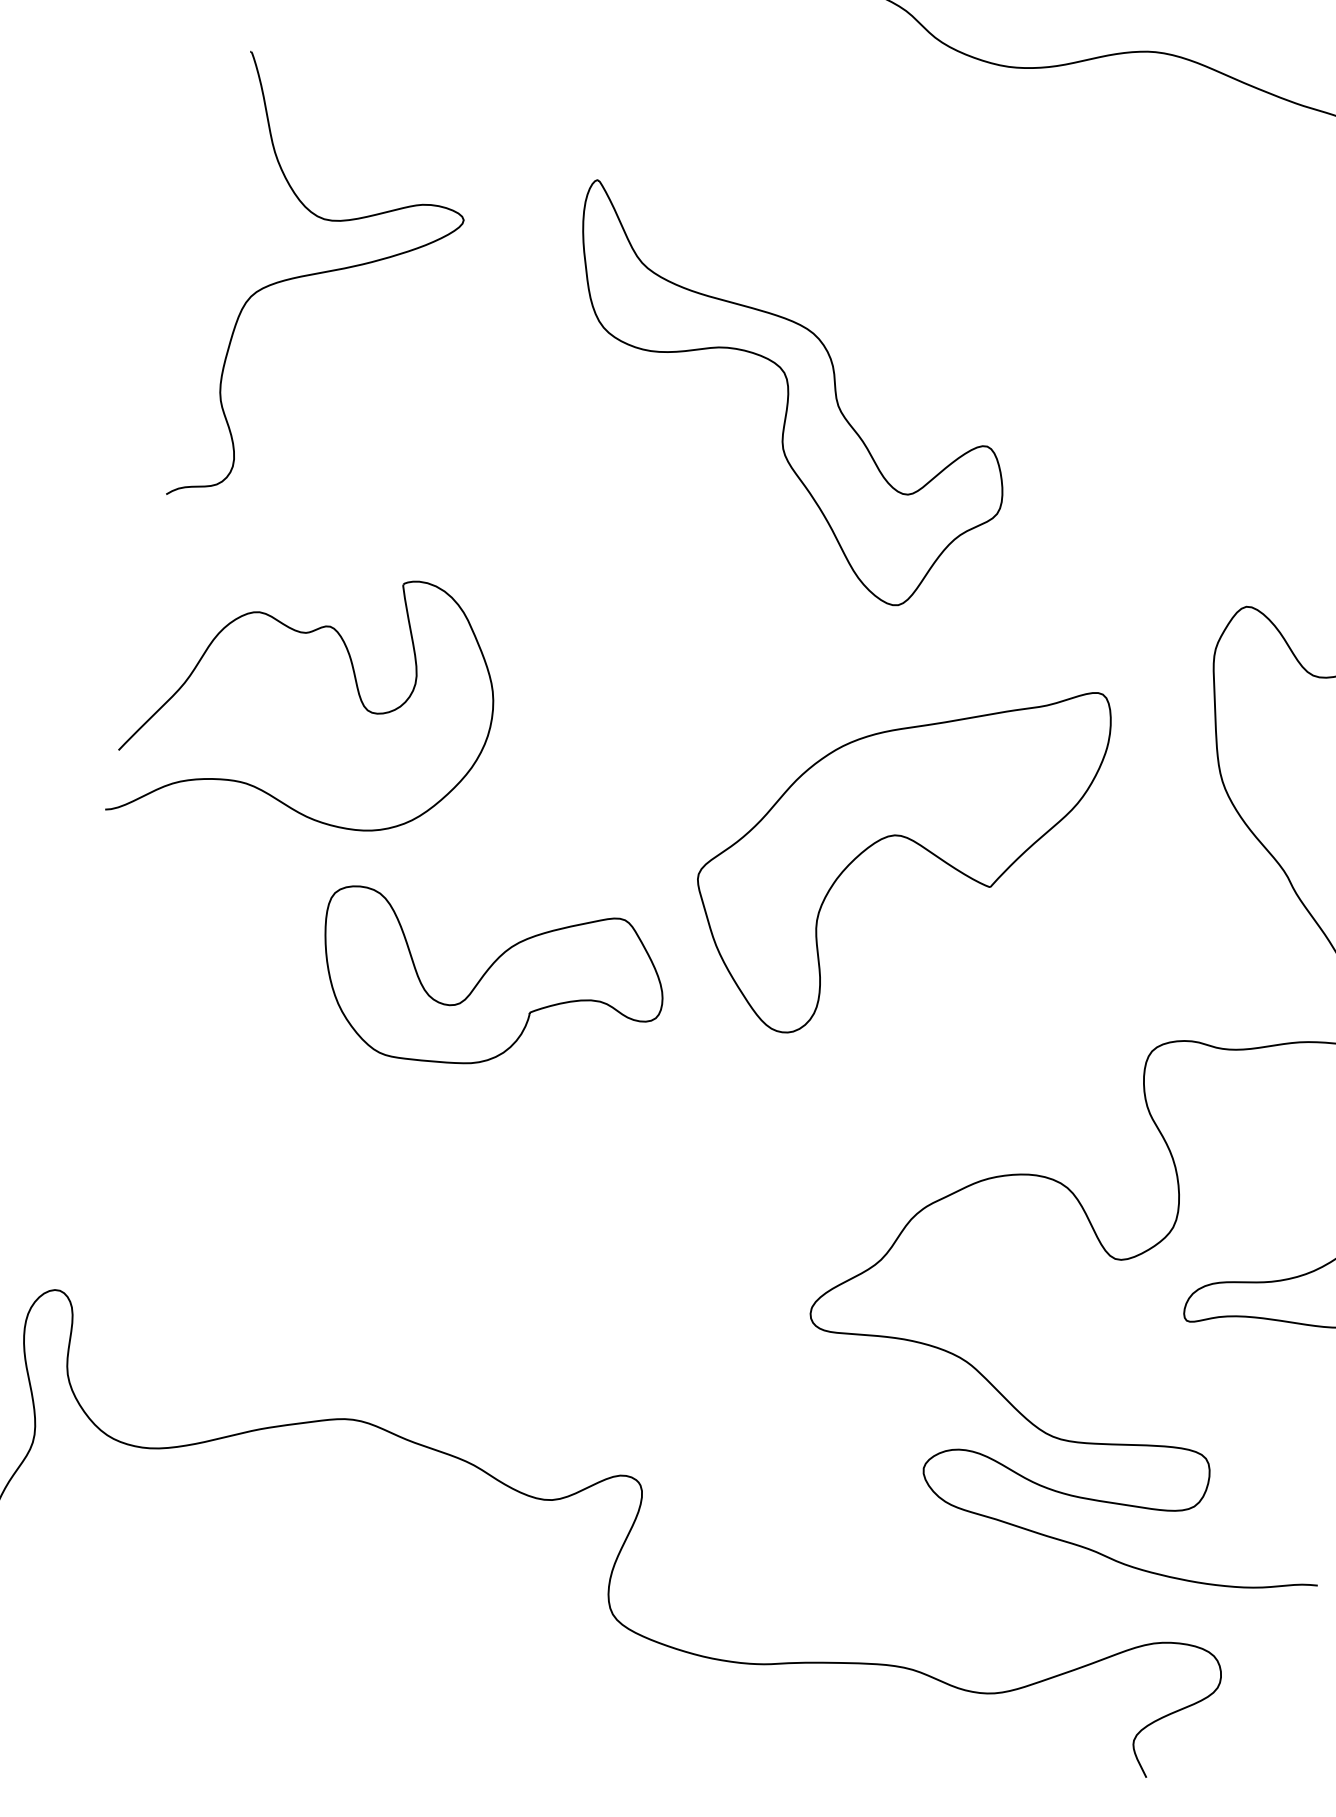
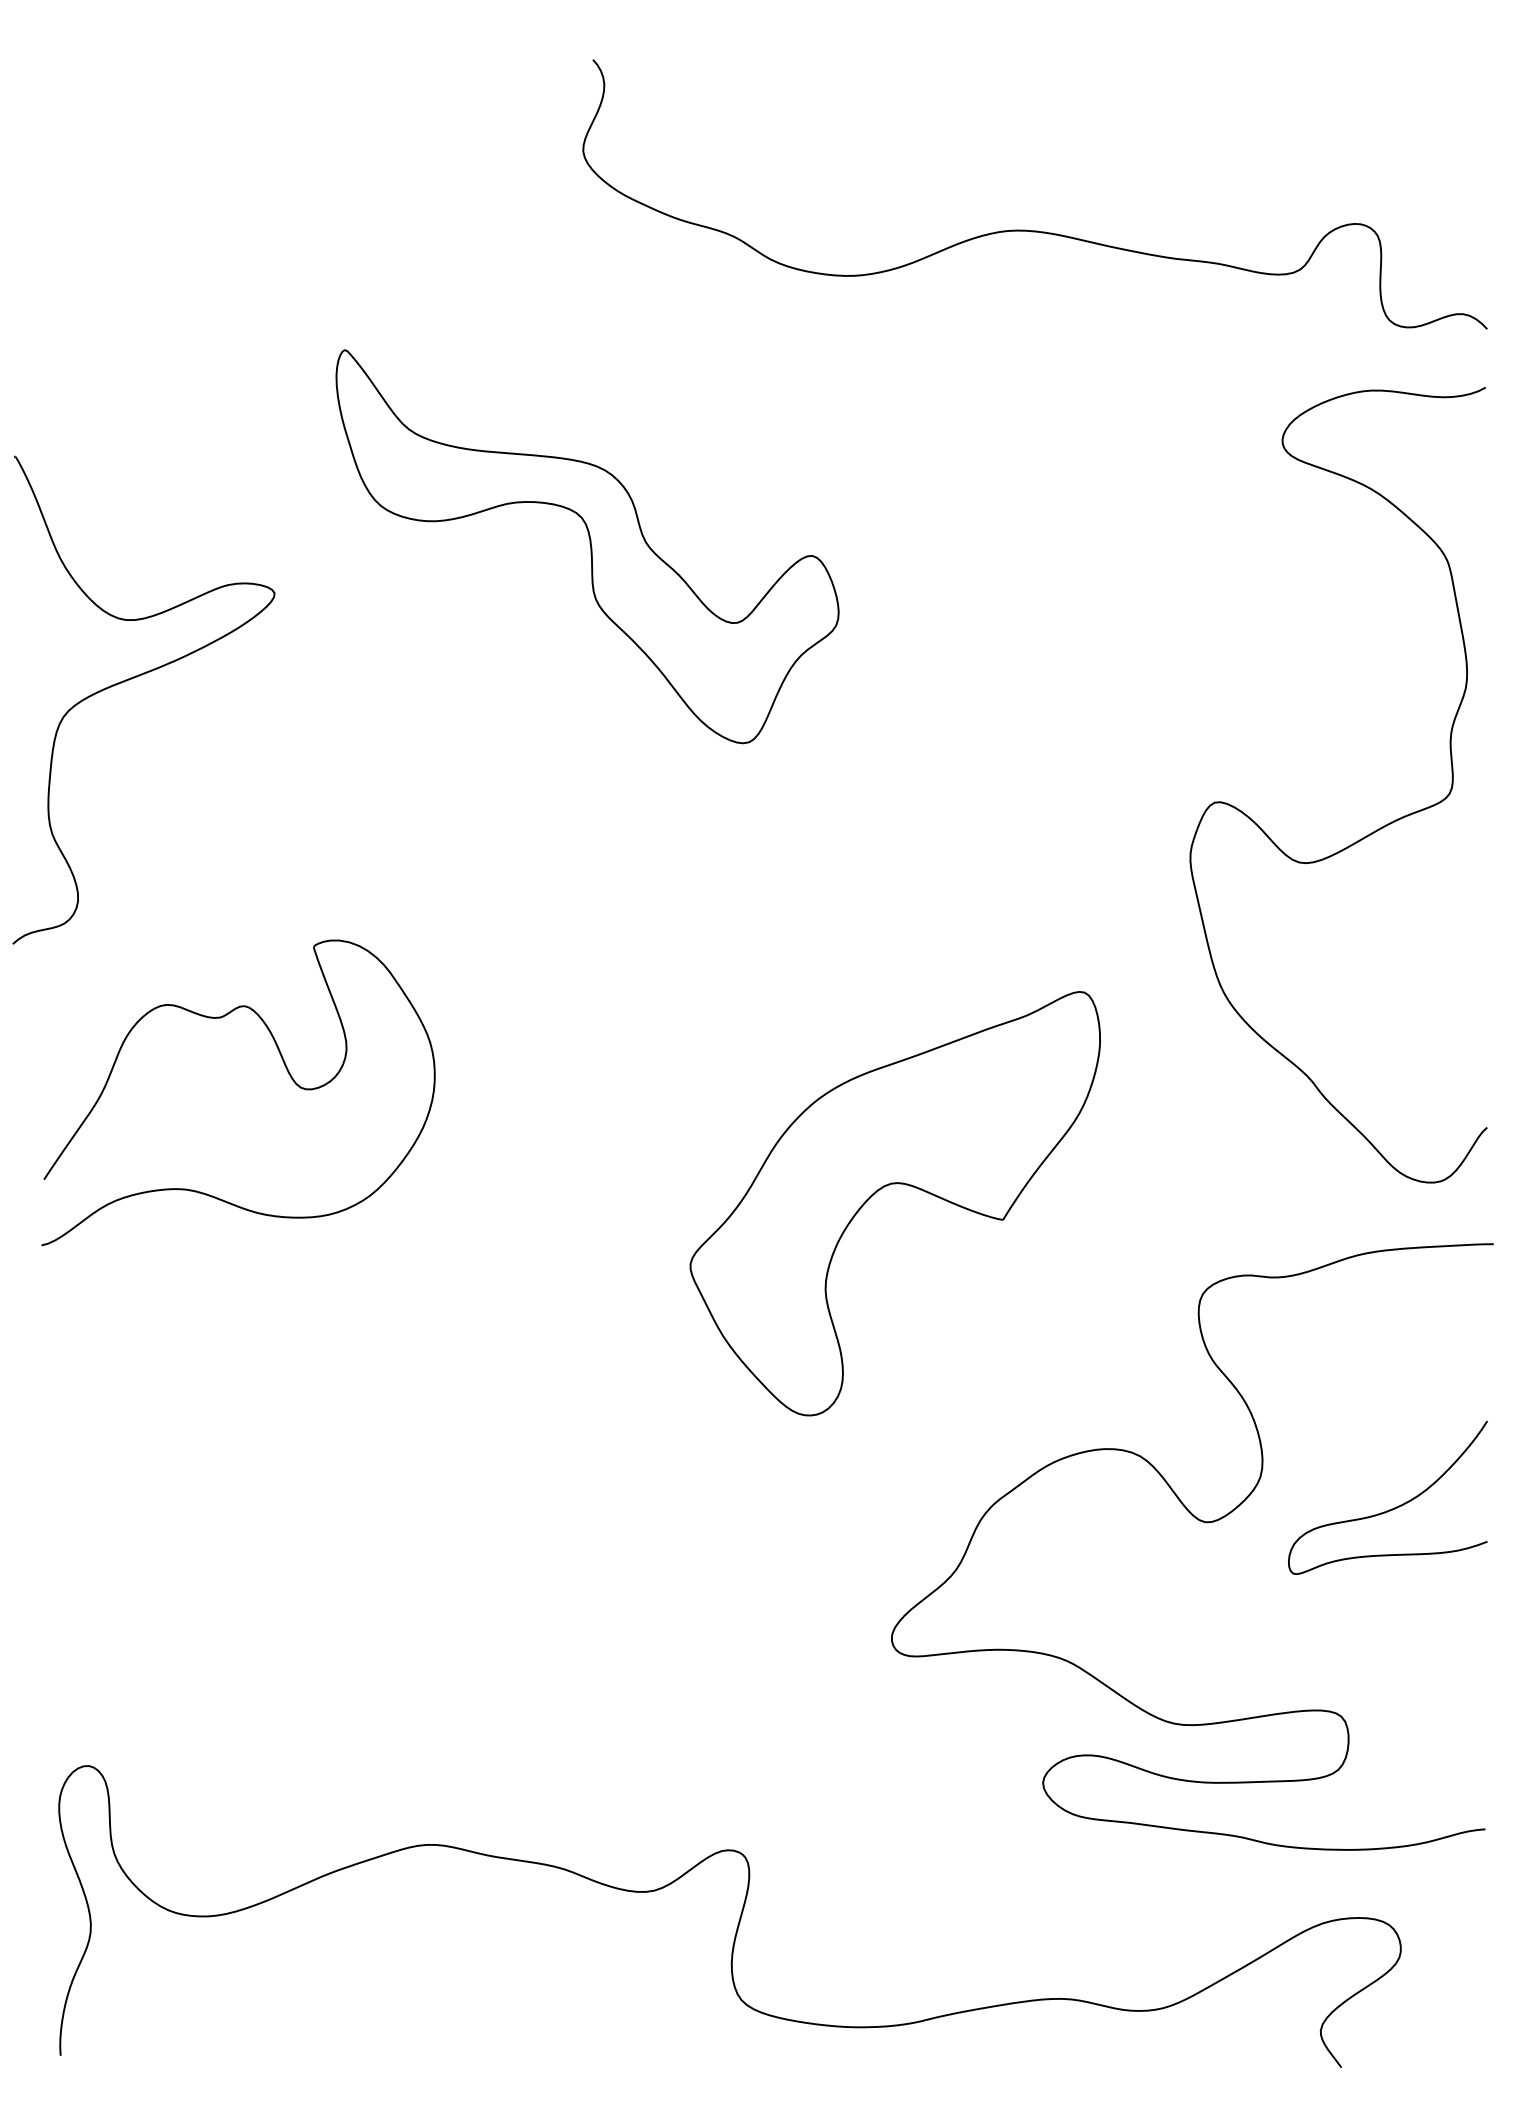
part: (324, 273) -> (137, 677), moved
part: (784, 399) -> (587, 546), moved
part: (890, 837) -> (887, 1186), moved
part: (489, 984) -> (485, 1354), removed

